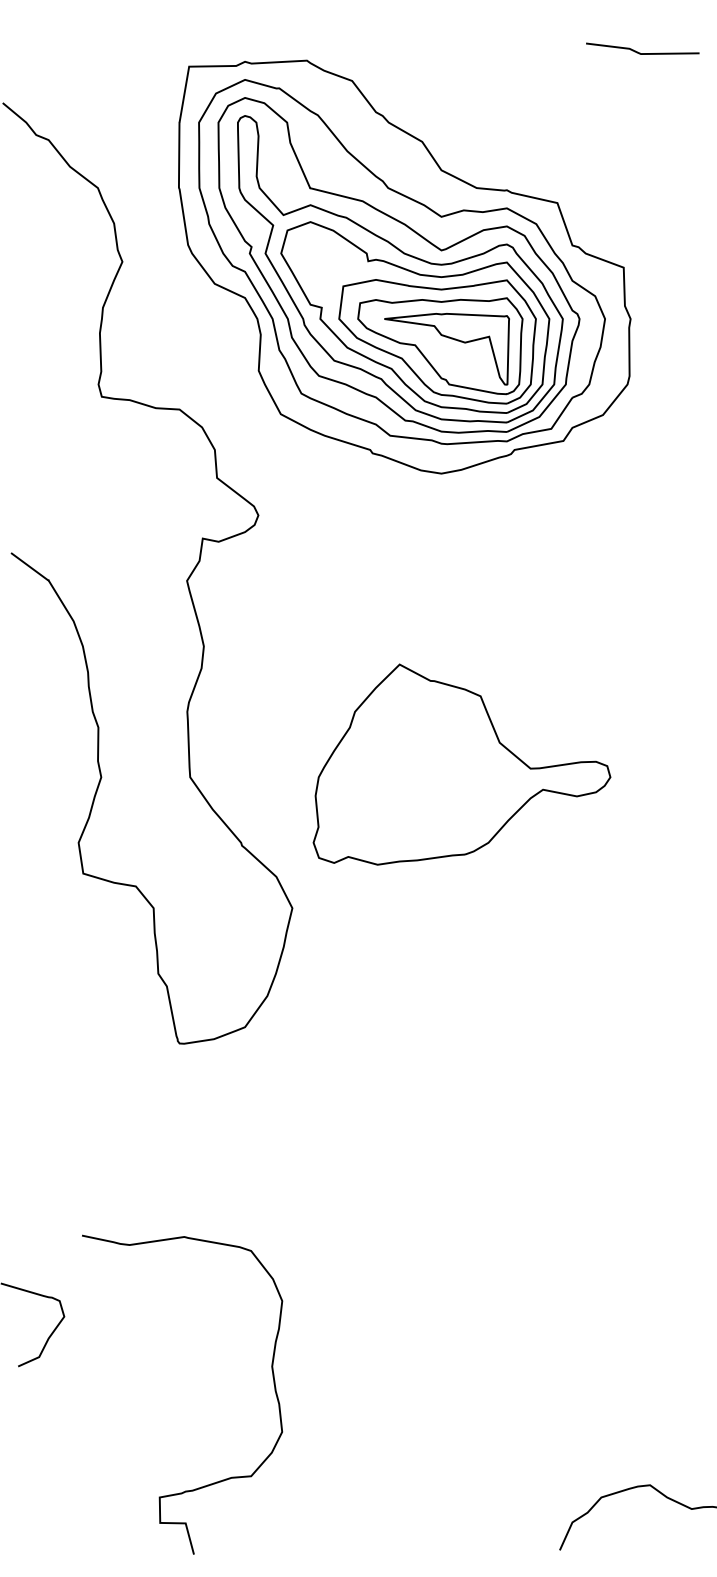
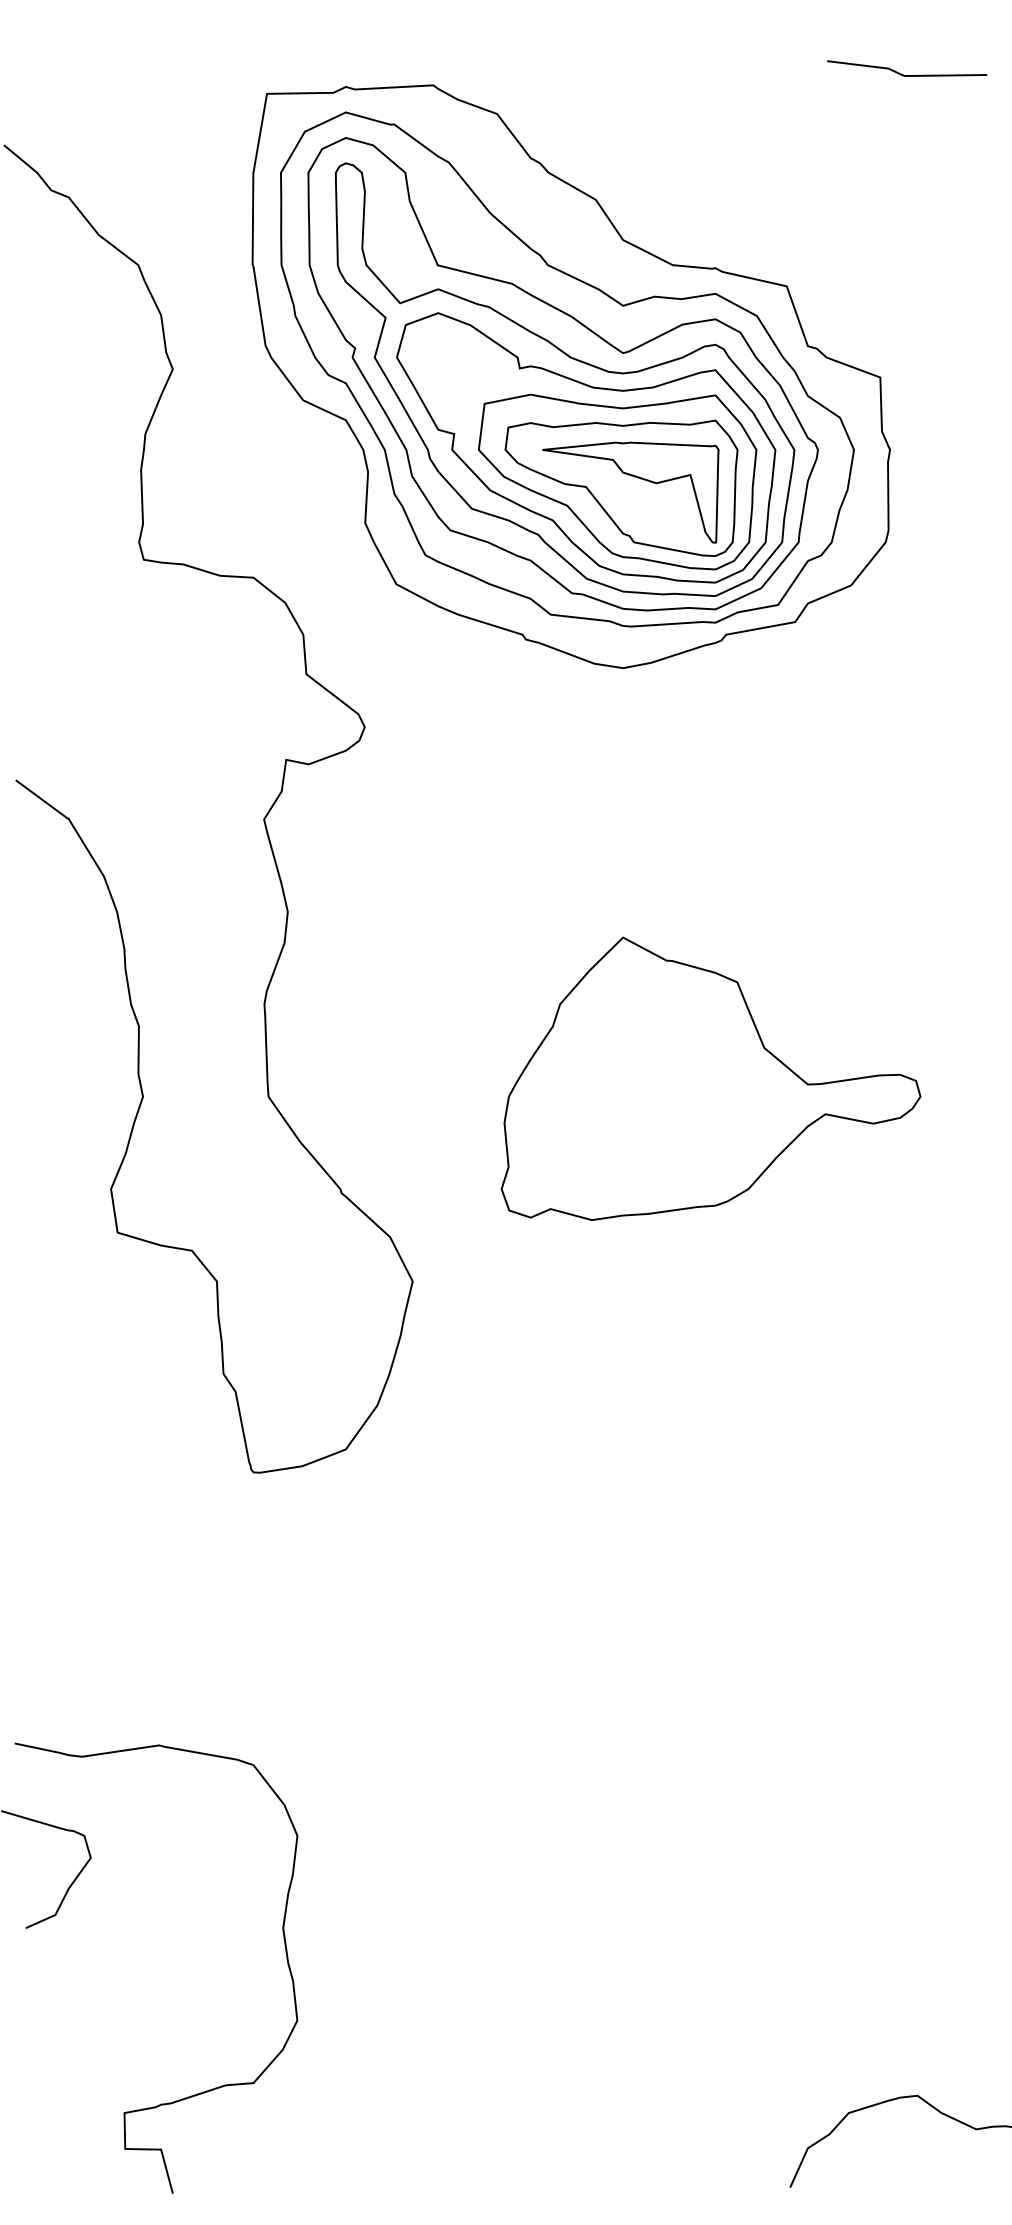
part: (461, 764) -> (710, 1078), moved
curve: (273, 1379) -> (284, 1946), moved

